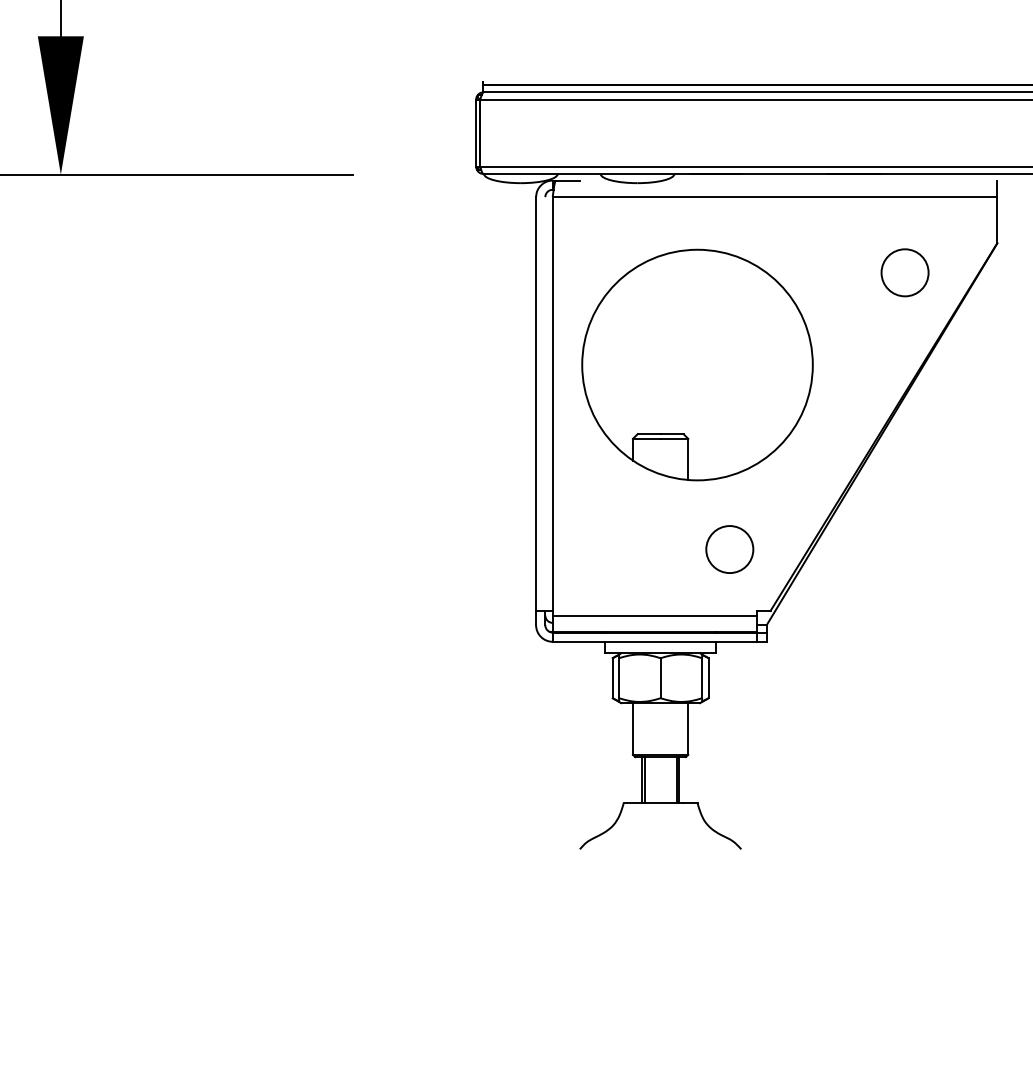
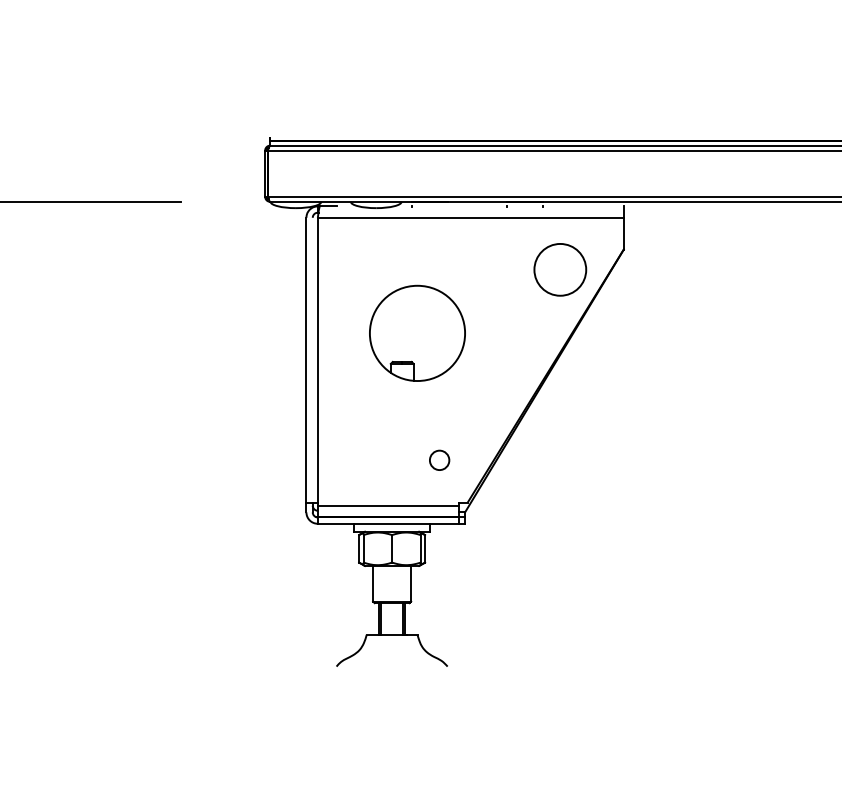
circle: (905, 272) -> (560, 269), size x1.6
part: (697, 365) -> (417, 333), size x0.6
circle: (729, 549) -> (439, 460), size x0.6

